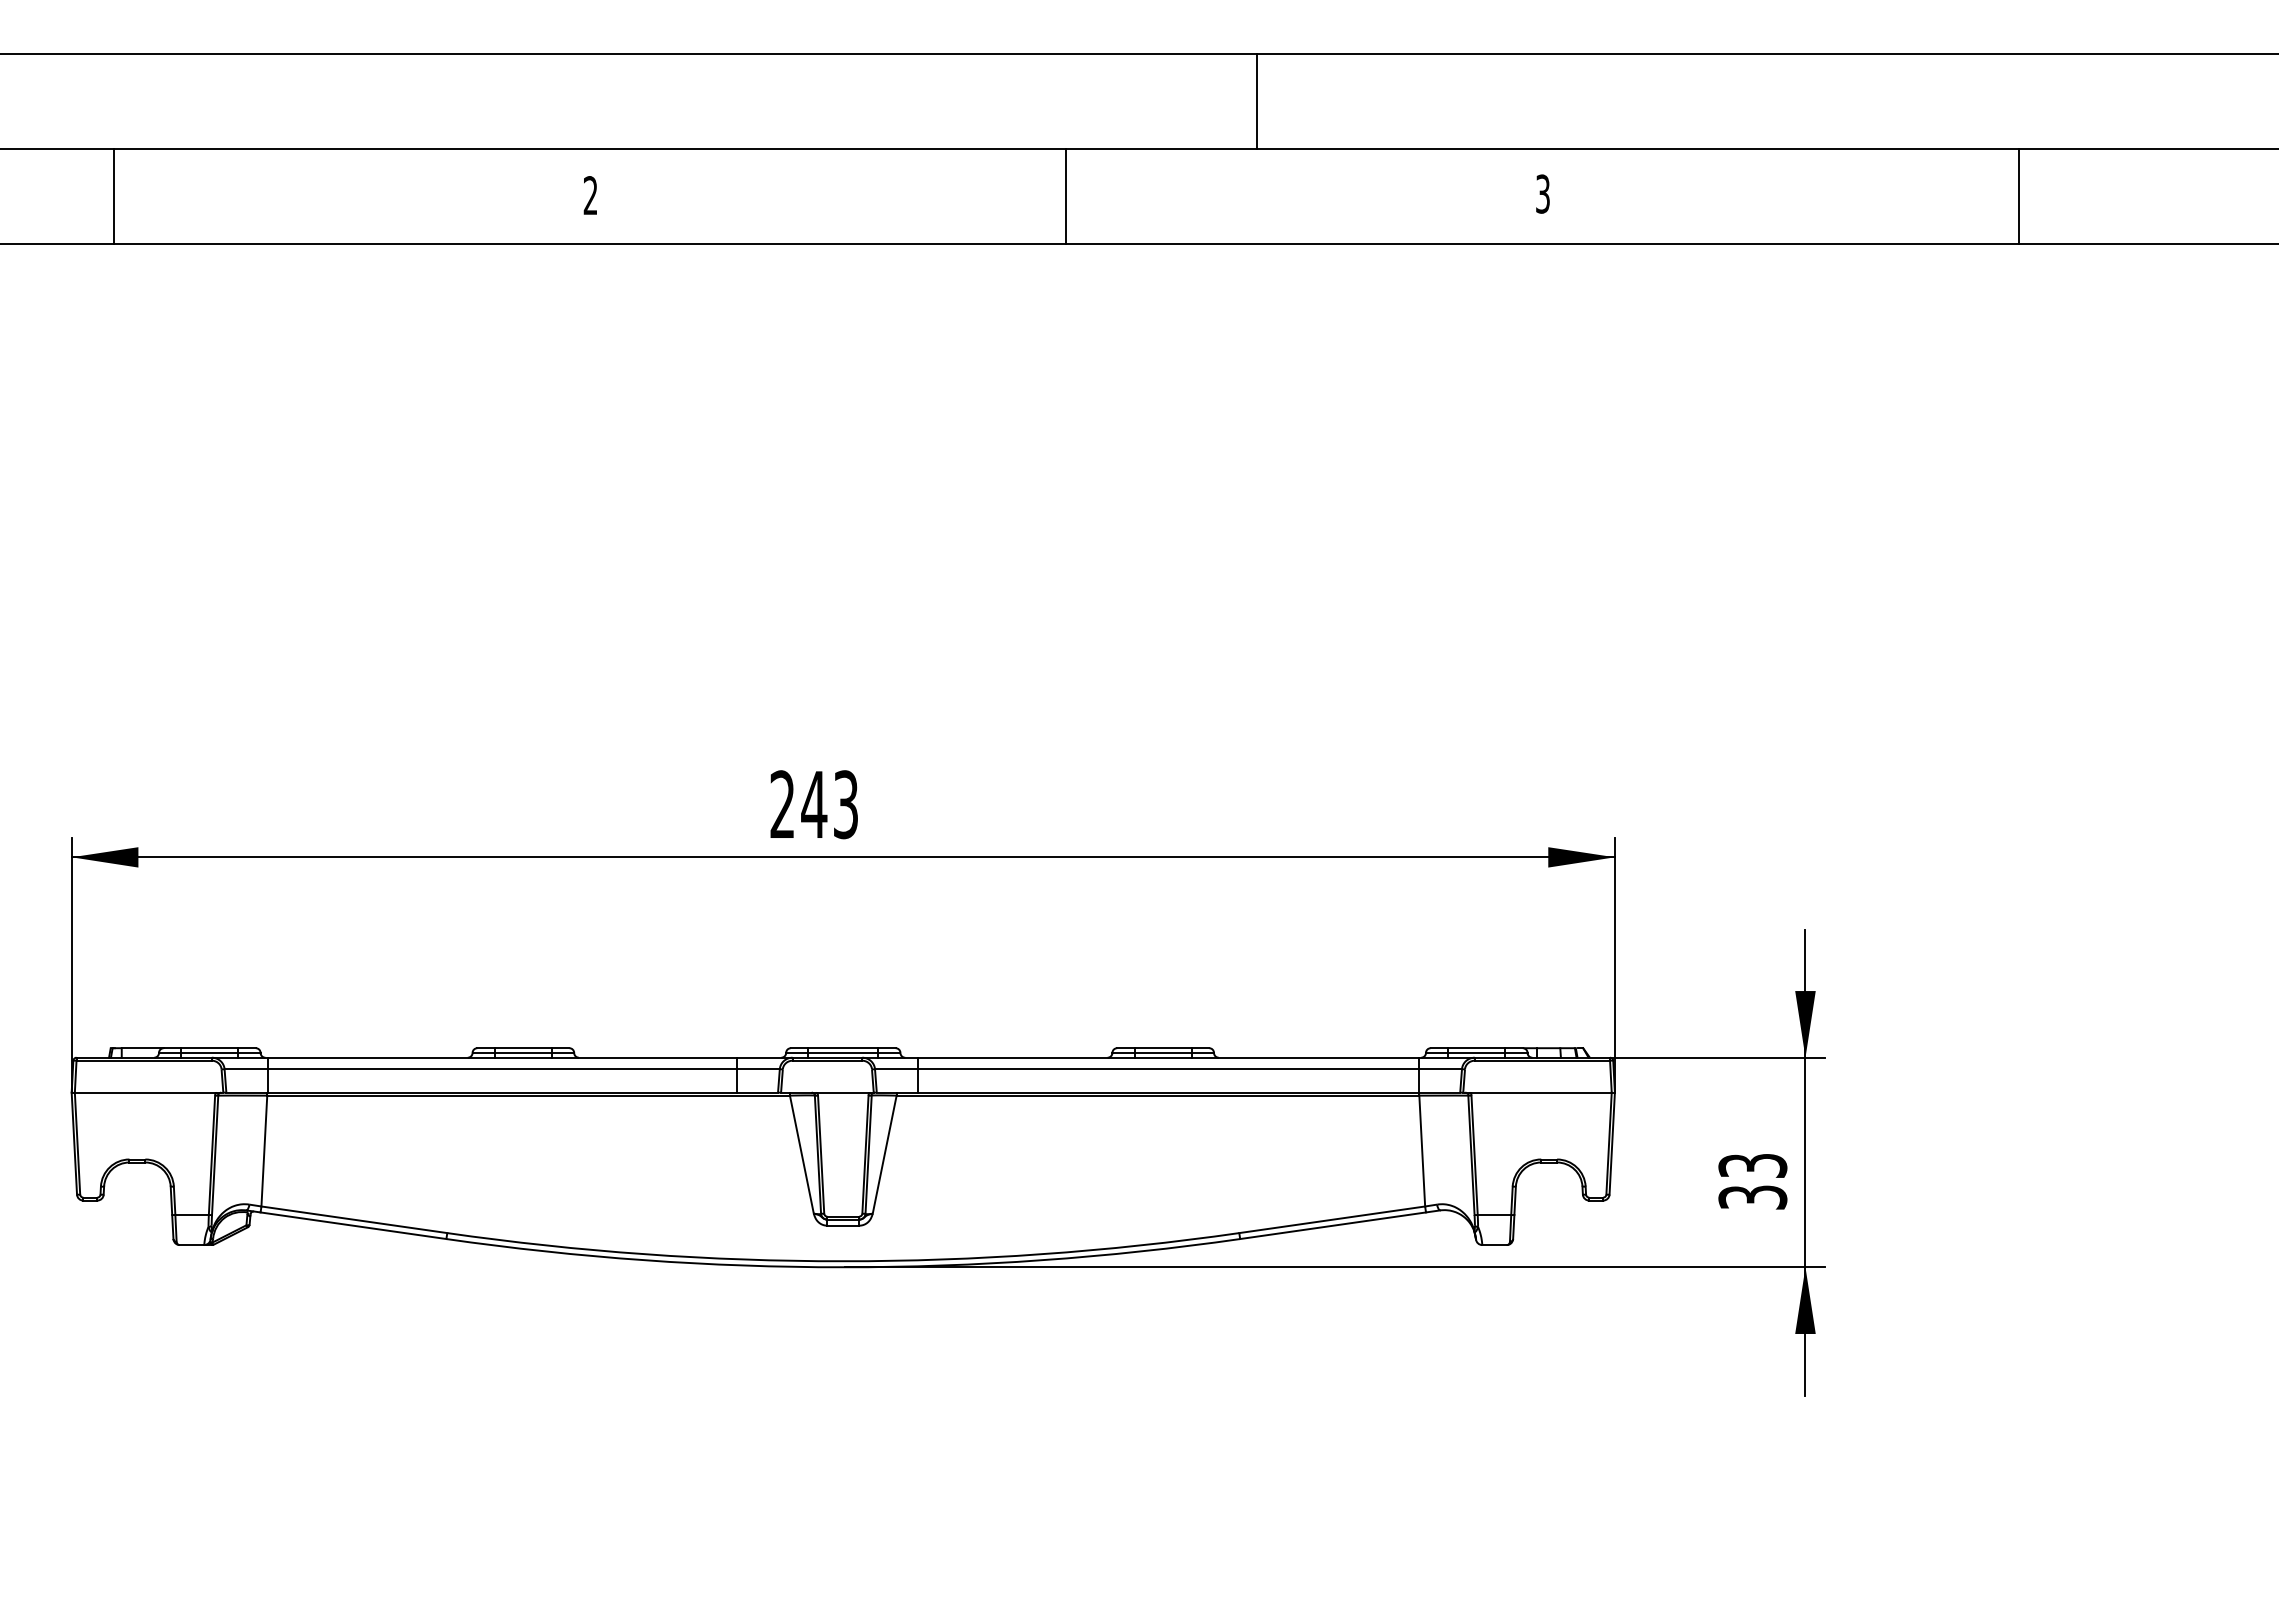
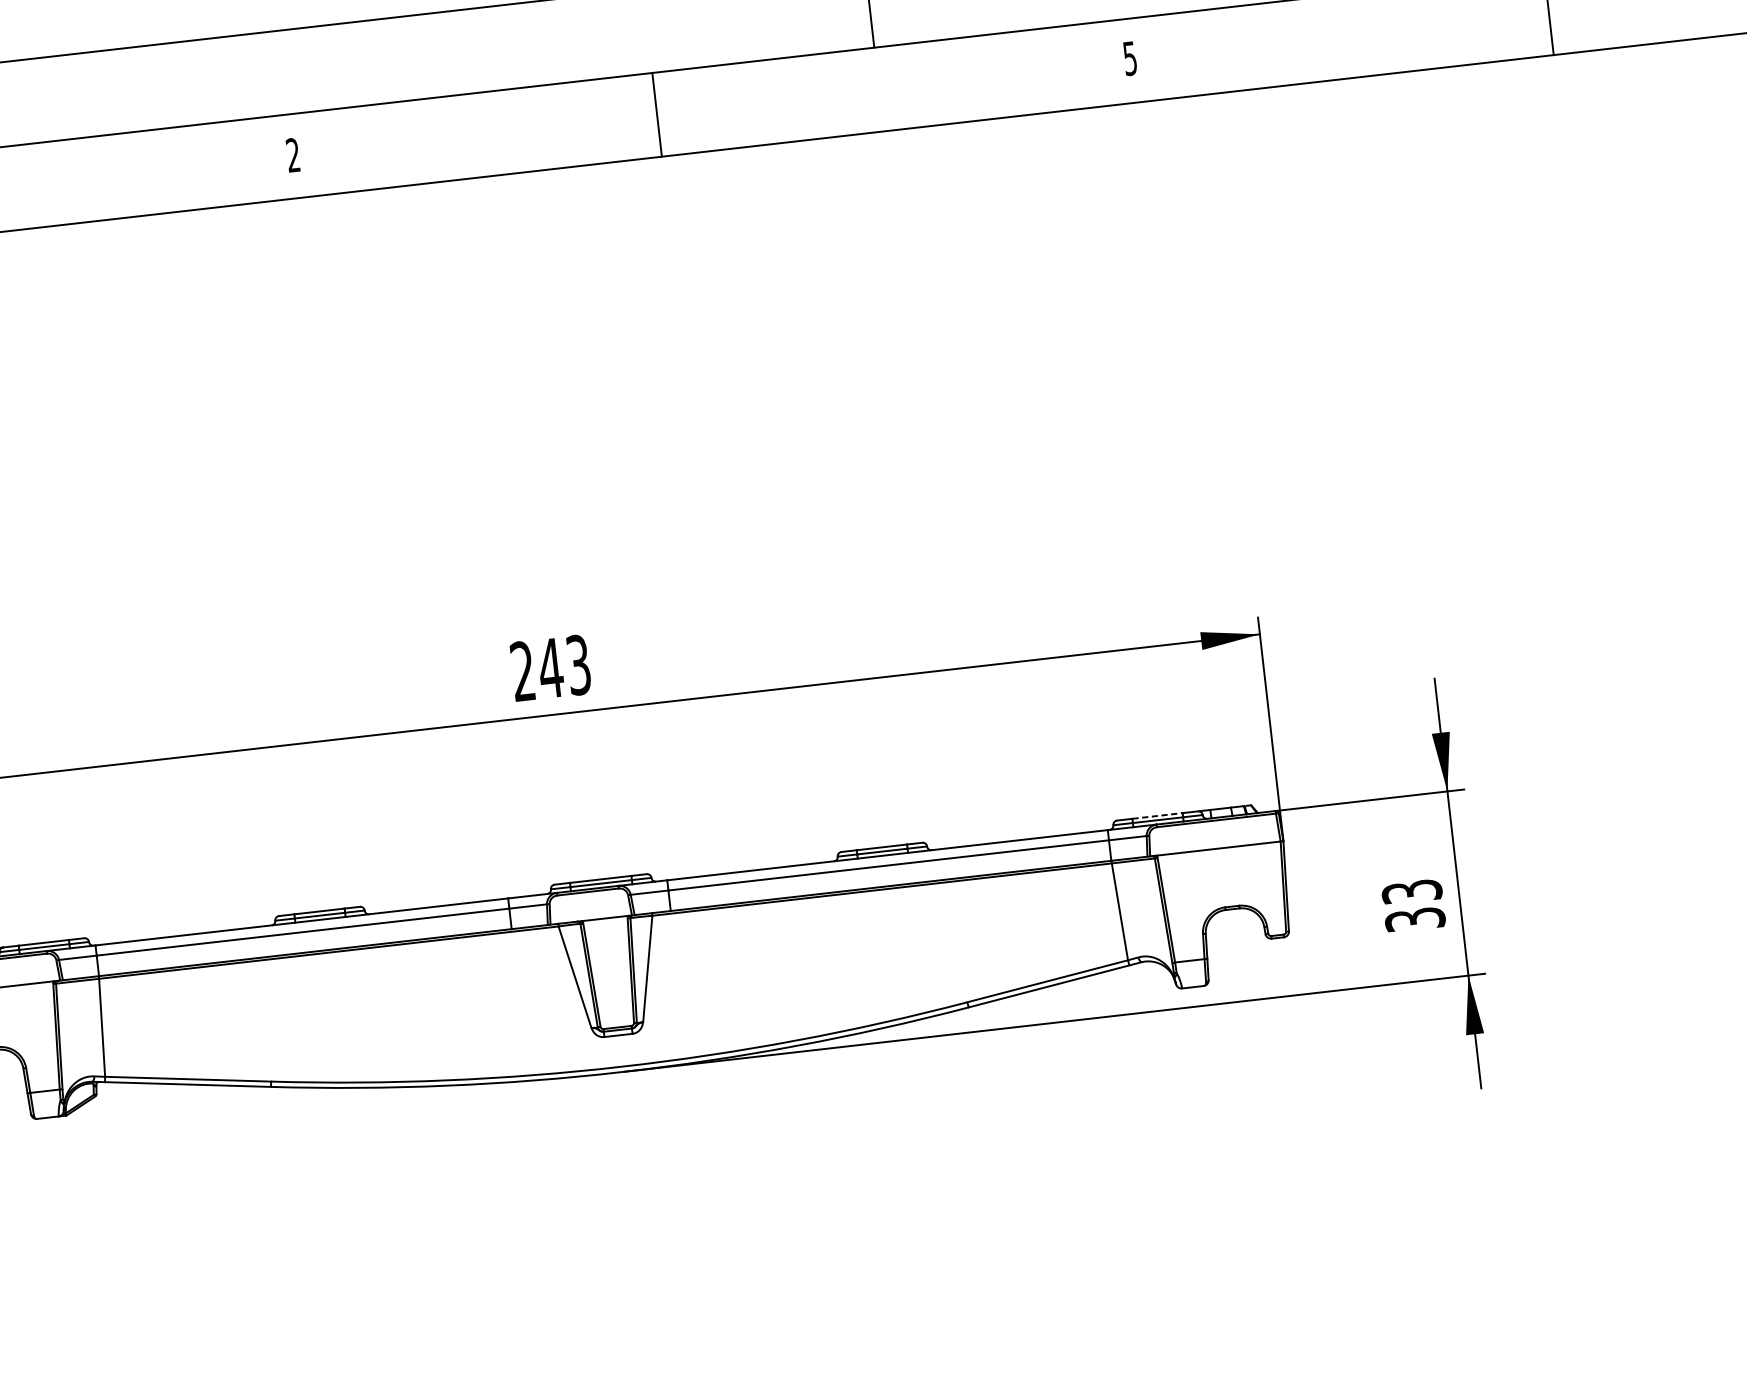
text: (1542, 193) -> (1129, 58), 3 -> 5
line: (1066, 196) -> (657, 114), moved
line: (1476, 1048) -> (1157, 816), solid -> dashed

